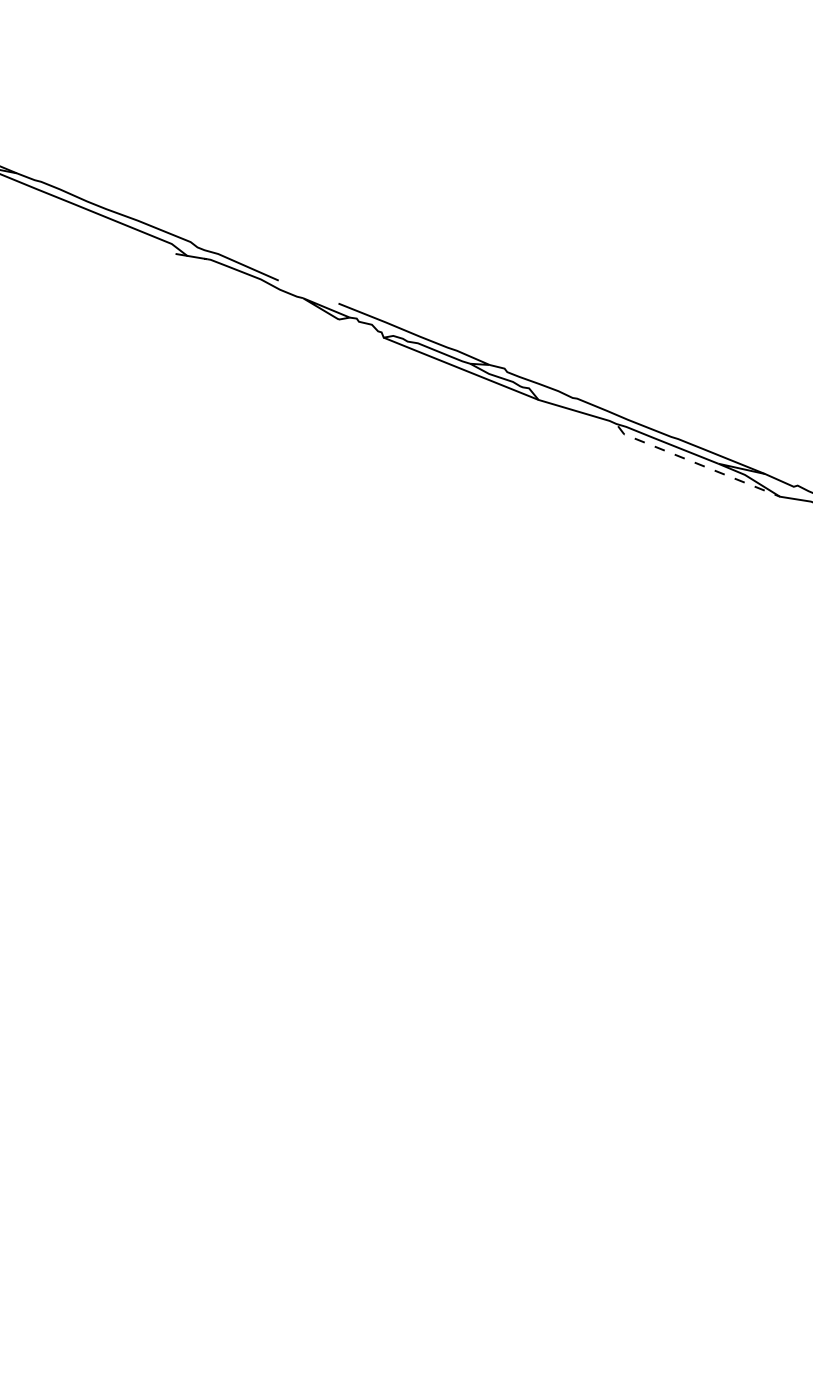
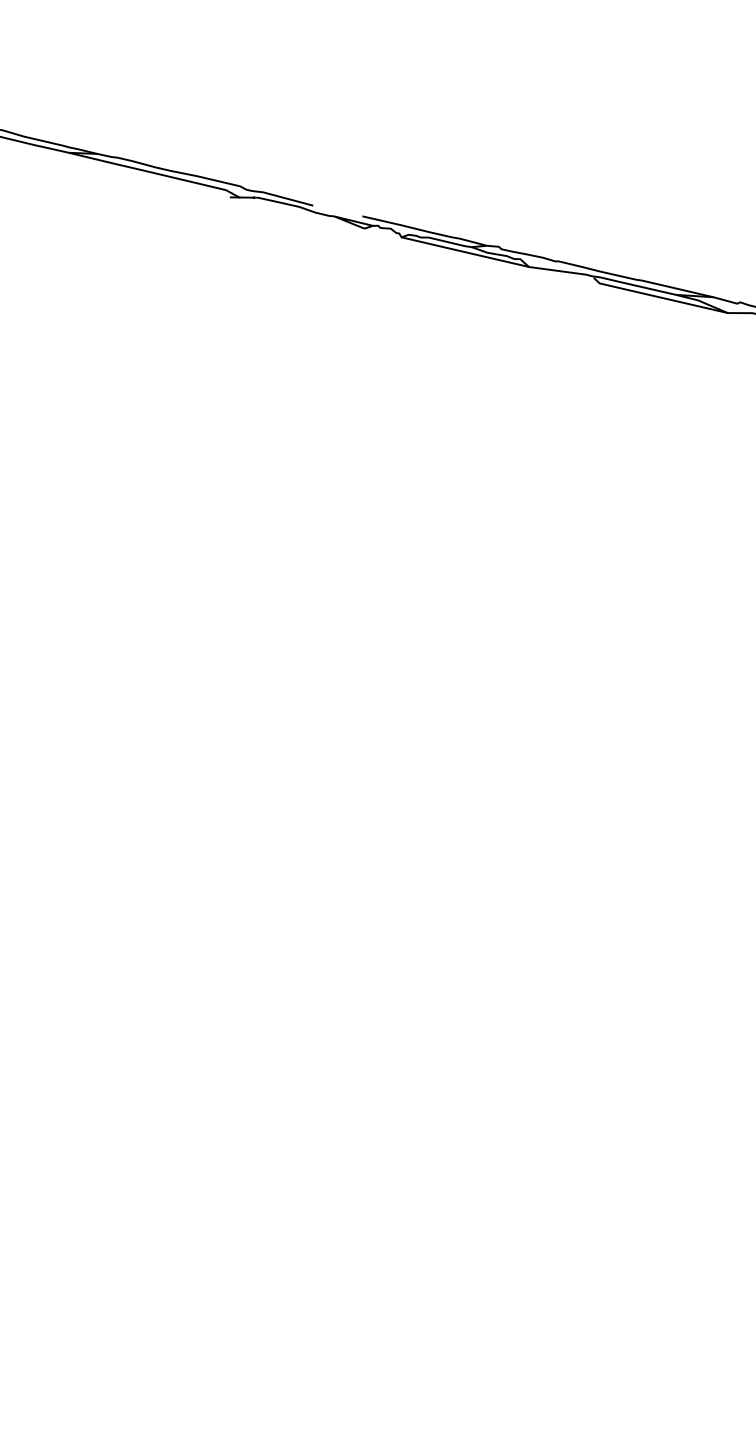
line: (696, 463) -> (659, 297), dashed -> solid

